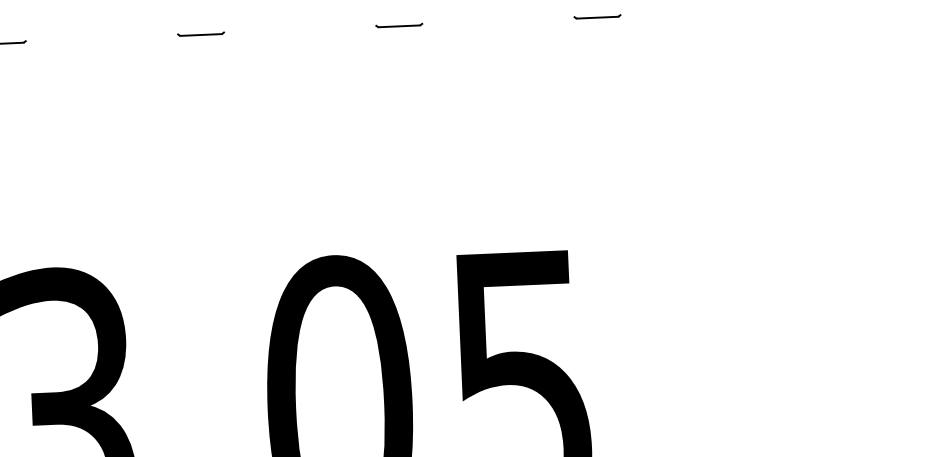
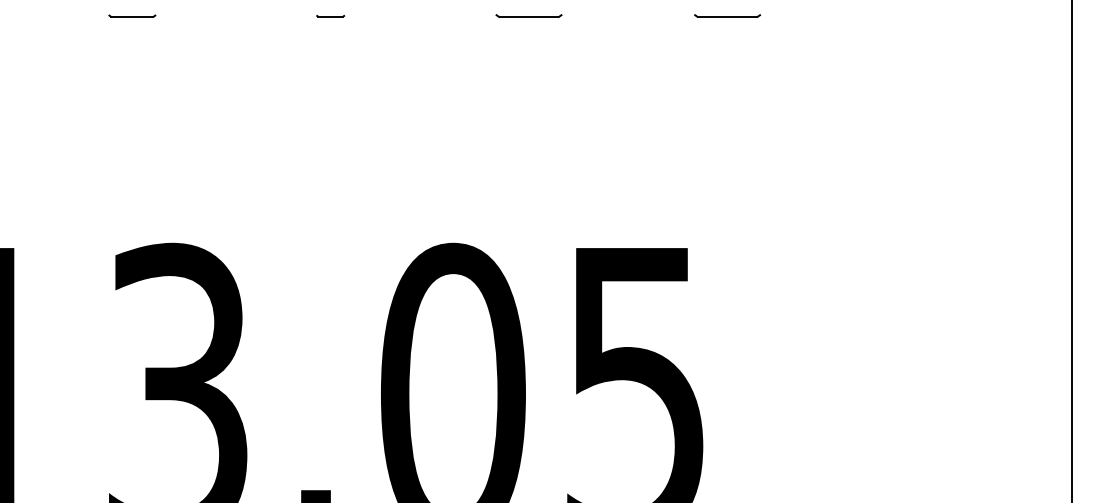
part: (597, 16) -> (727, 15), size x1.4
part: (399, 24) -> (529, 15), size x1.4
part: (200, 33) -> (330, 15), size x0.6

